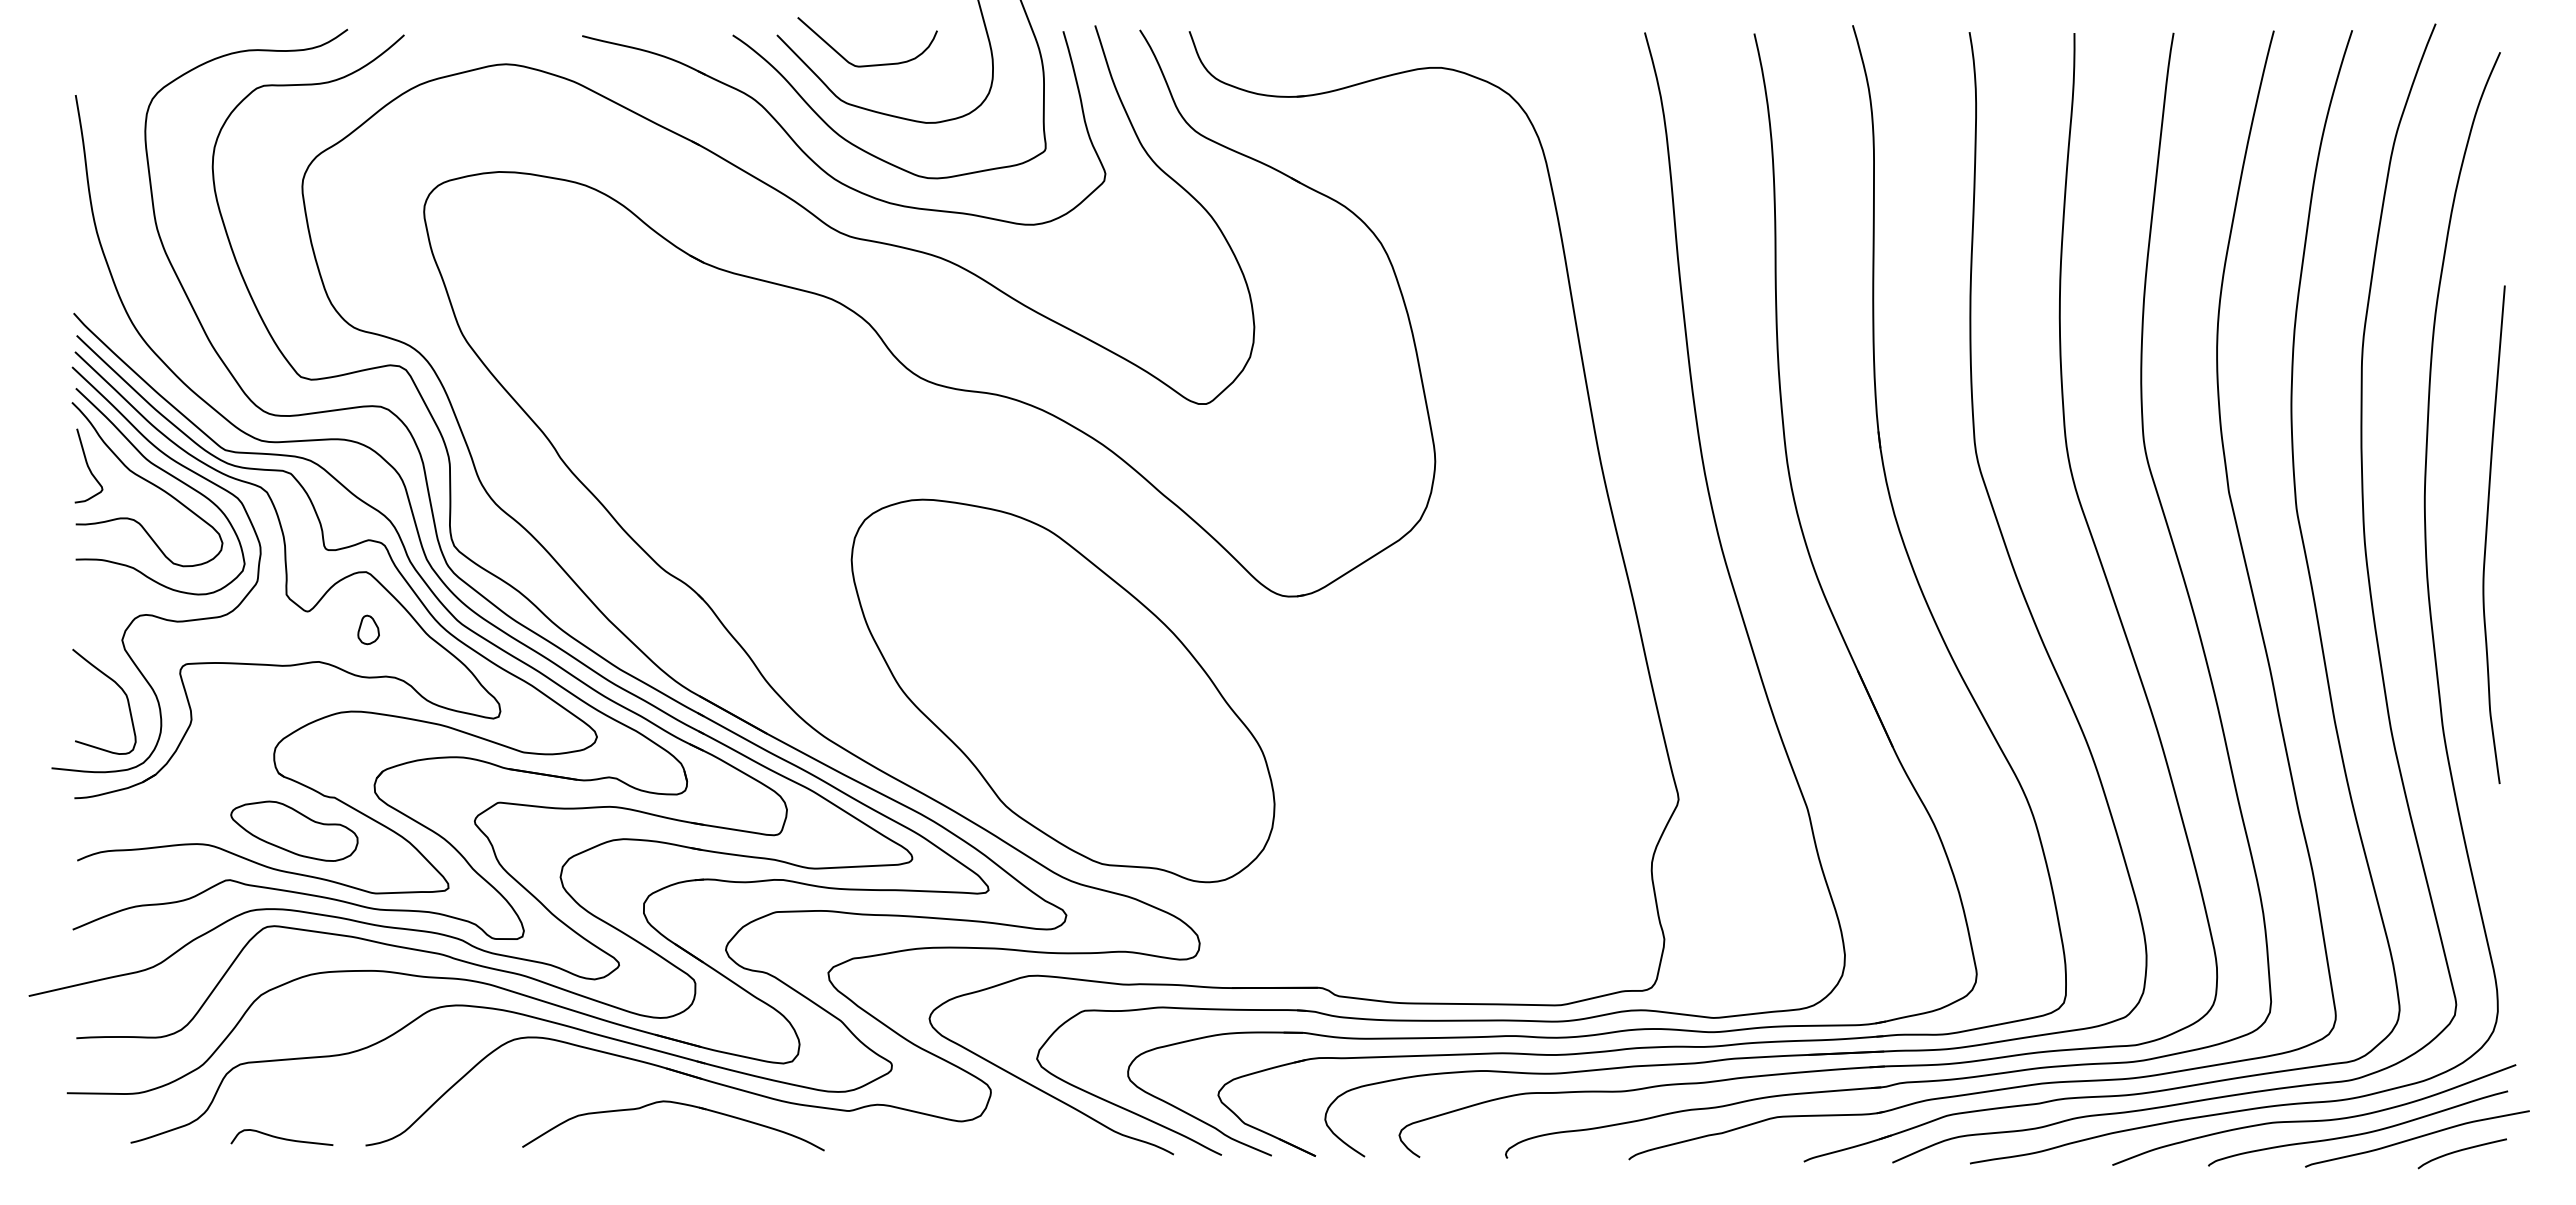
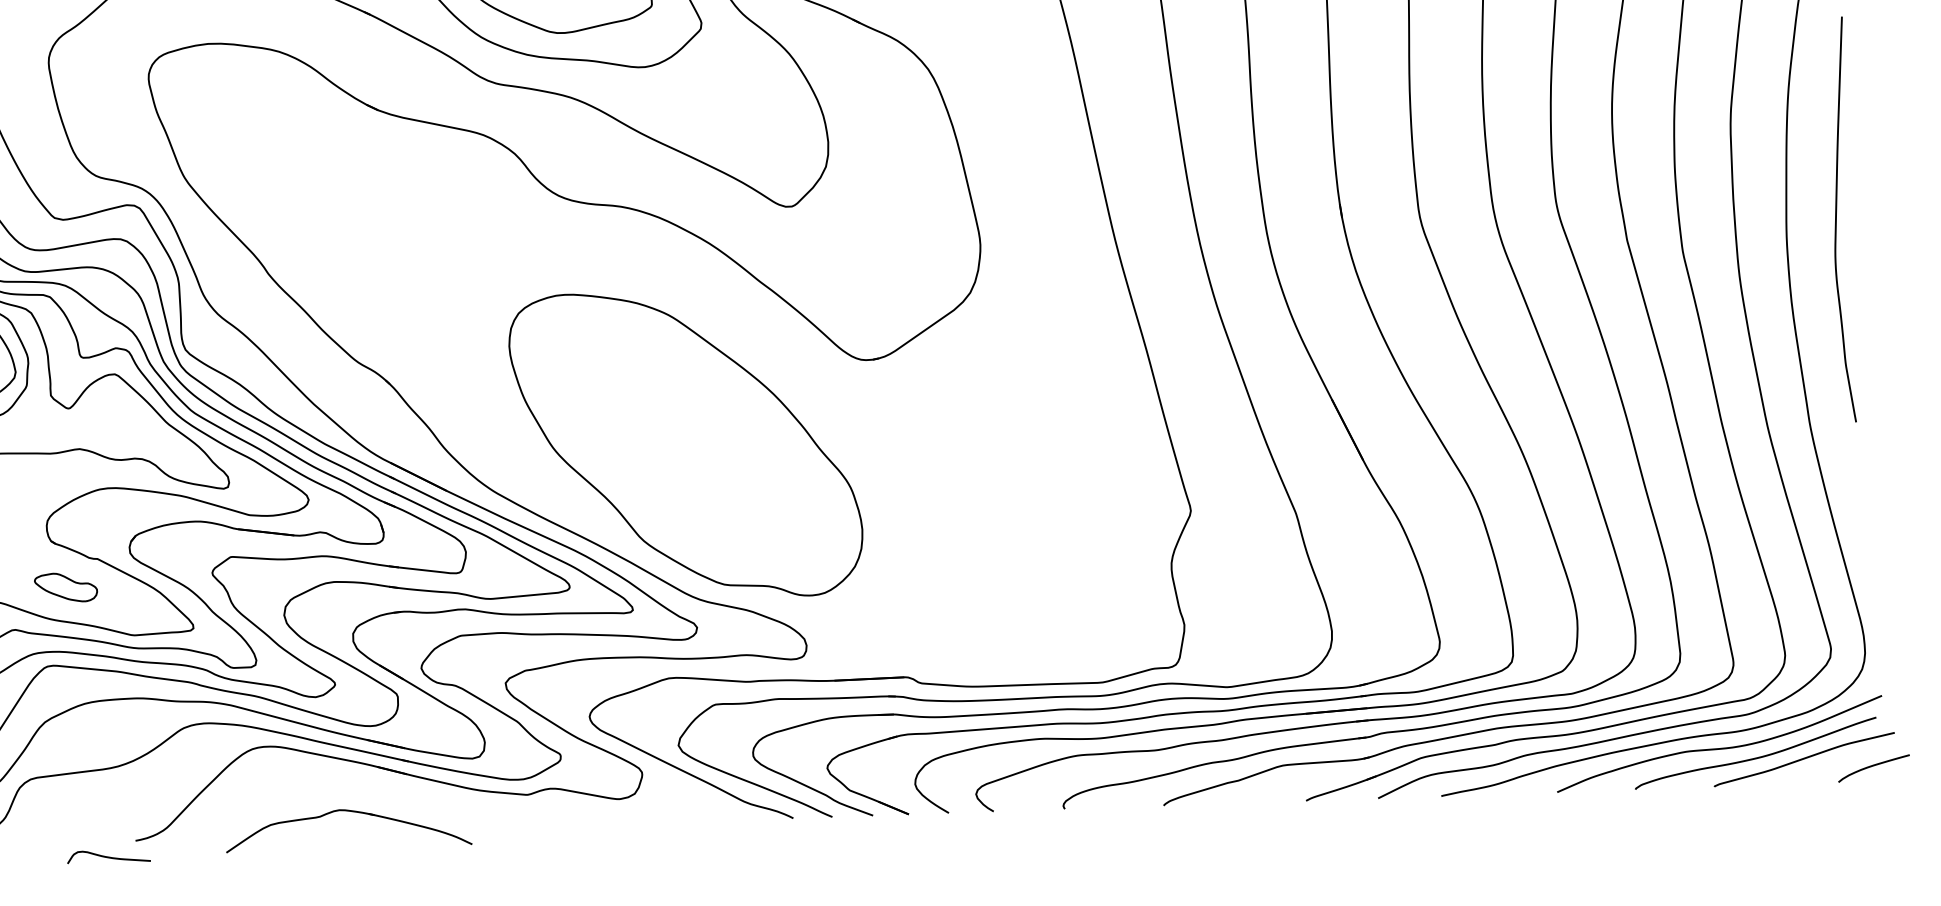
curve: (2487, 534) -> (1837, 219), moved
part: (368, 629) -> (118, 420), removed
part: (294, 830) -> (66, 587), size x0.6
part: (678, 1104) -> (351, 812), moved
curve: (281, 1137) -> (108, 856), moved
curve: (2461, 1151) -> (1873, 766), moved

